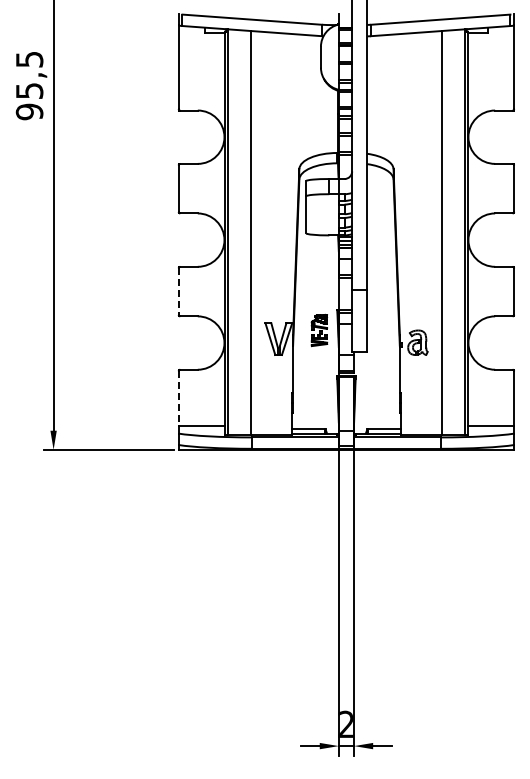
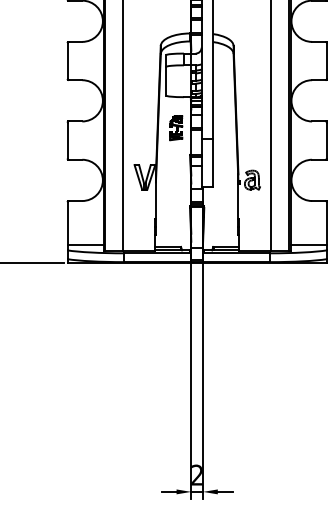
line: (178, 292) -> (67, 141), dashed -> solid
part: (319, 330) -> (176, 128), moved
line: (178, 399) -> (67, 224), dashed -> solid

